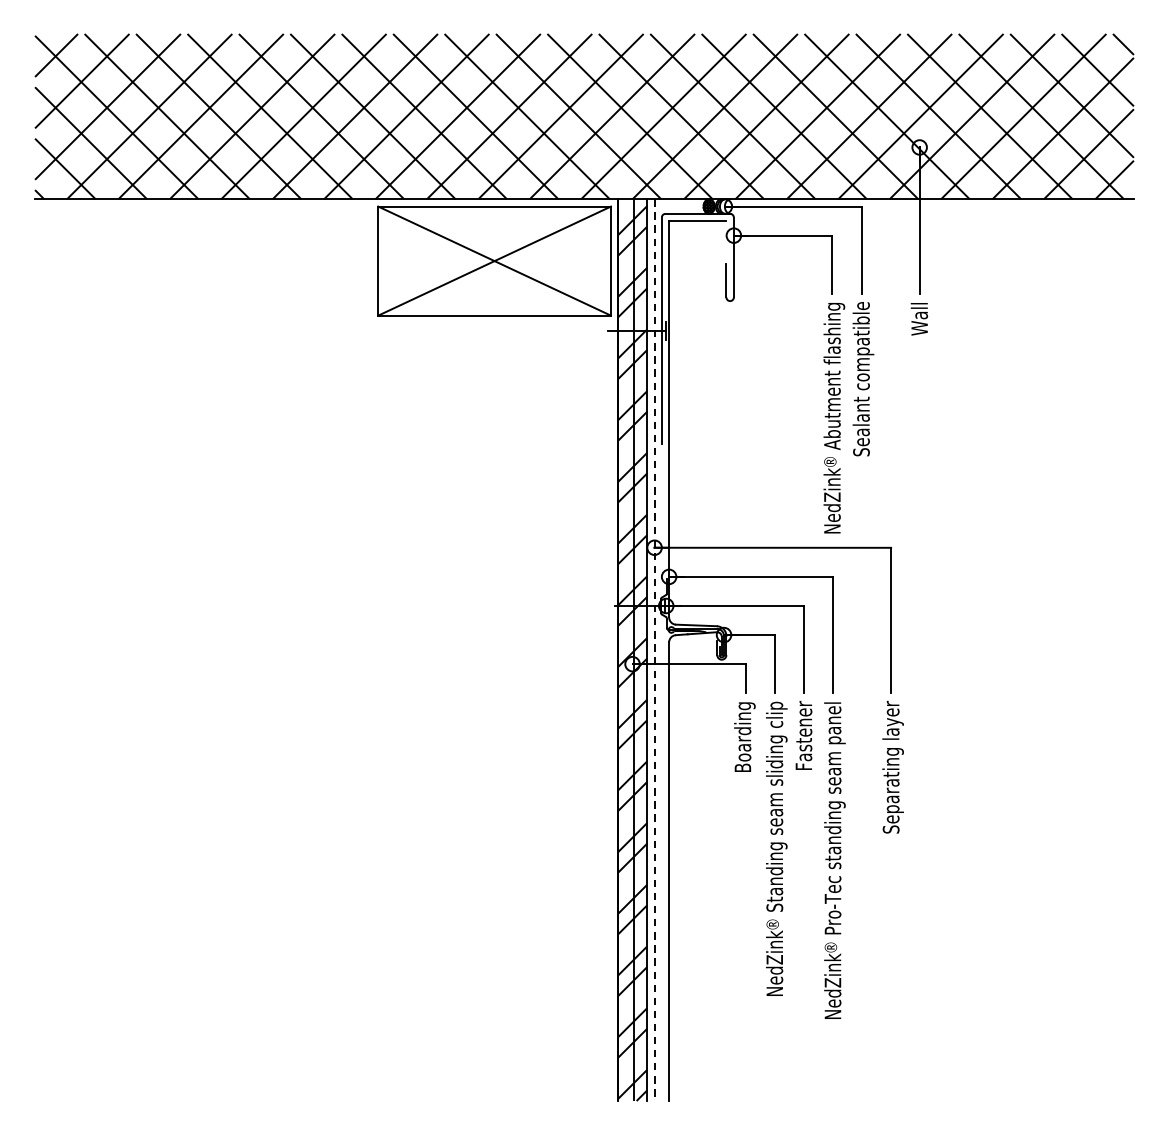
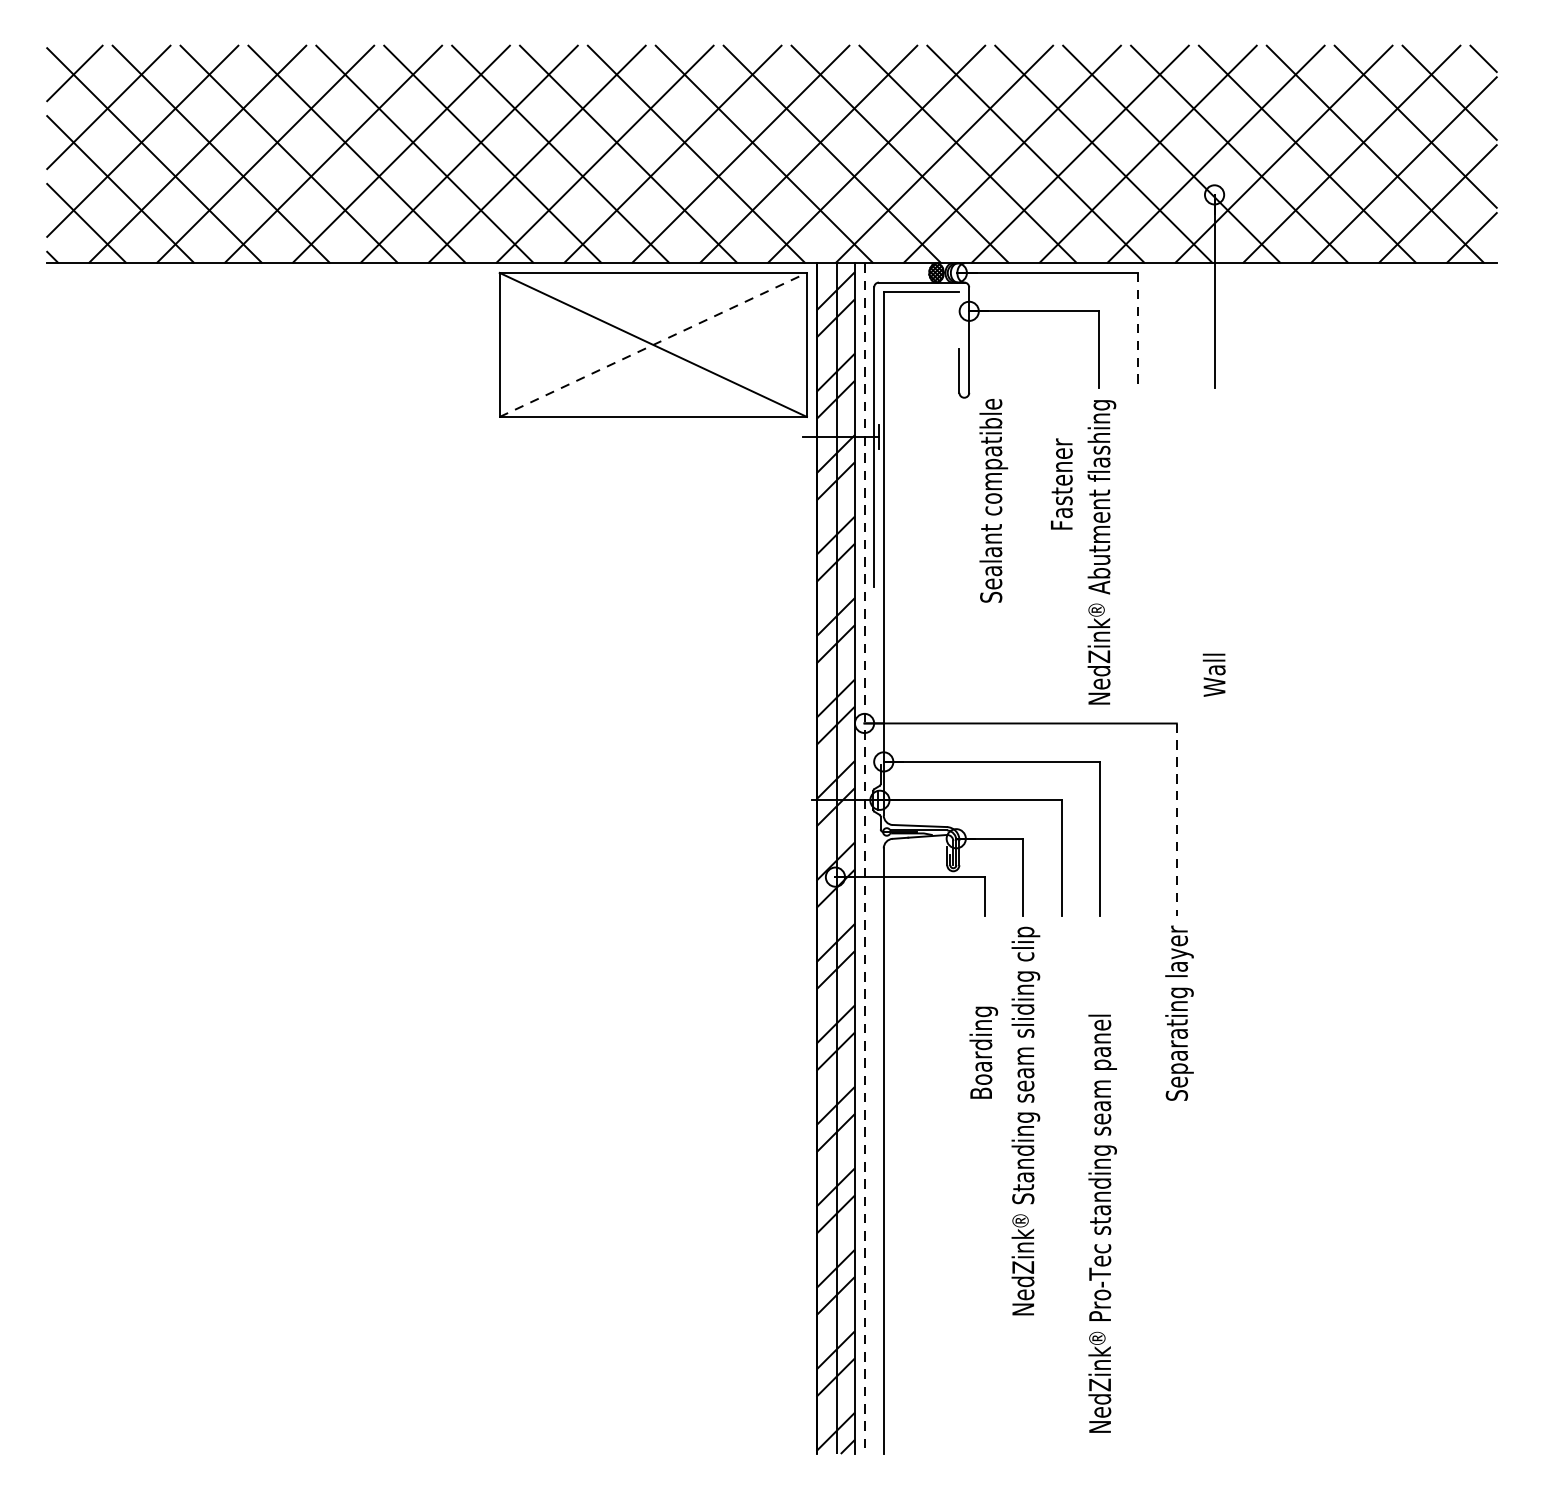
line: (861, 250) -> (1137, 330), solid -> dashed
line: (495, 260) -> (654, 344), solid -> dashed
text: (919, 319) -> (1214, 675), moved
text: (863, 379) -> (993, 501), moved
line: (891, 620) -> (1177, 819), solid -> dashed
text: (803, 734) -> (1061, 482), moved
text: (744, 736) -> (983, 1051), moved
text: (834, 860) -> (1102, 1223), moved

